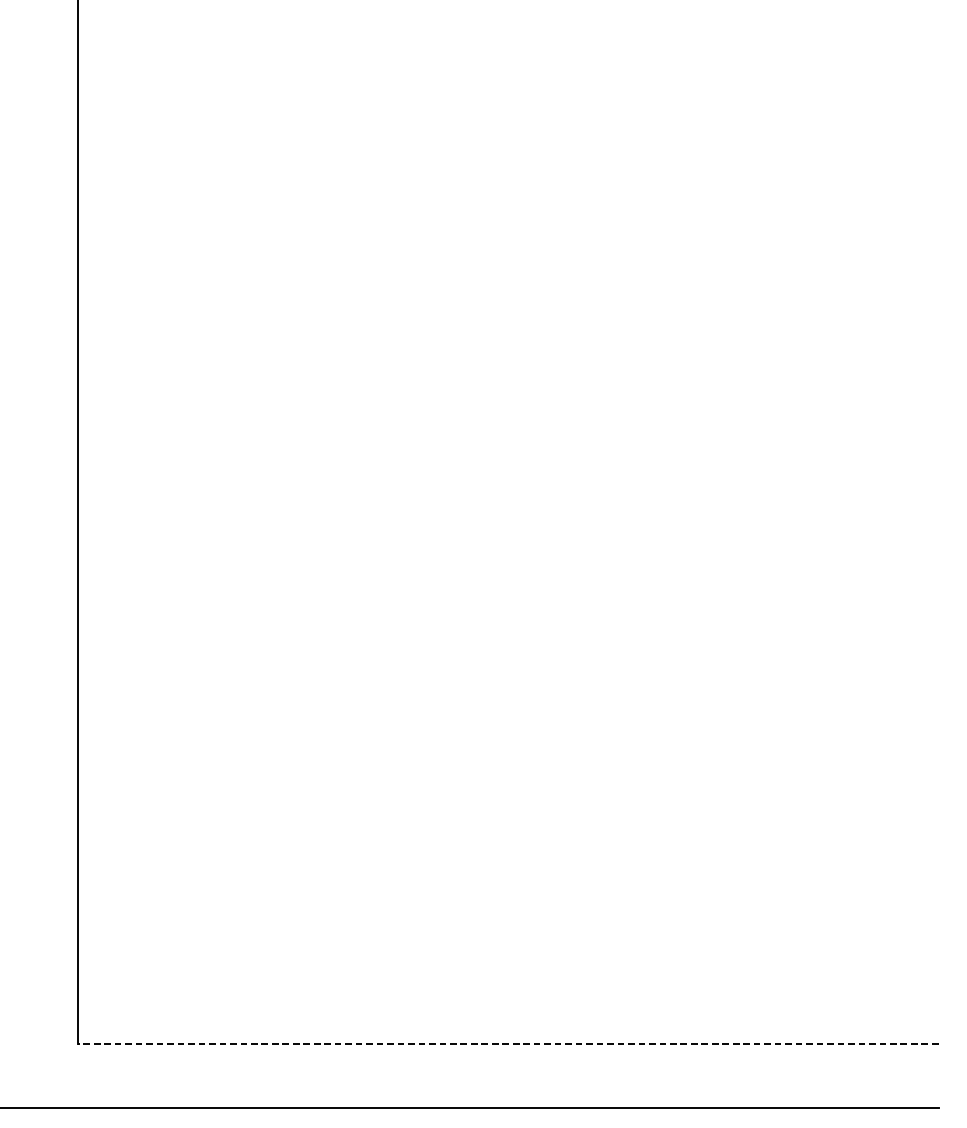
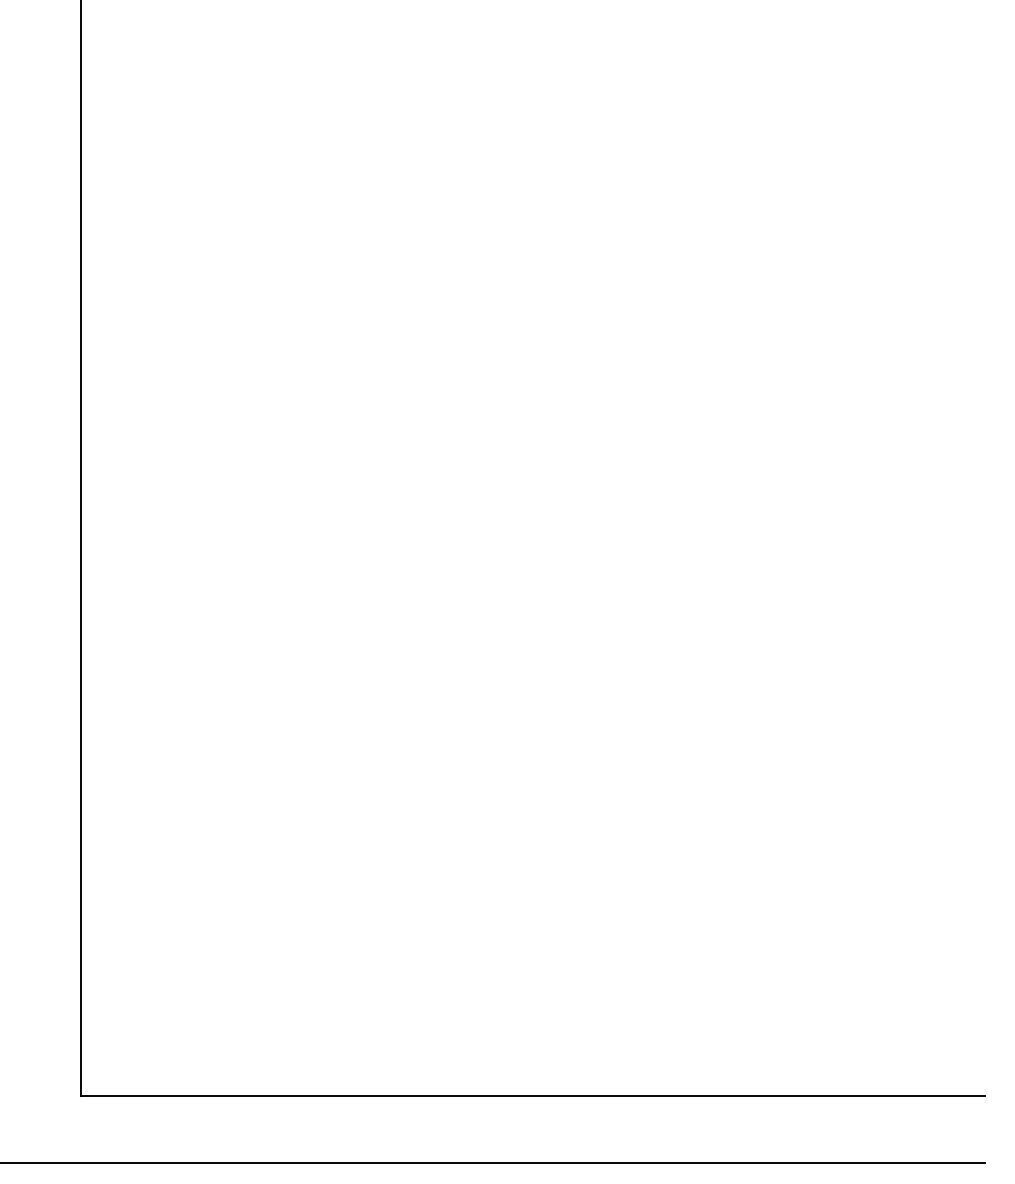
line: (507, 1043) -> (532, 1095), dashed -> solid

